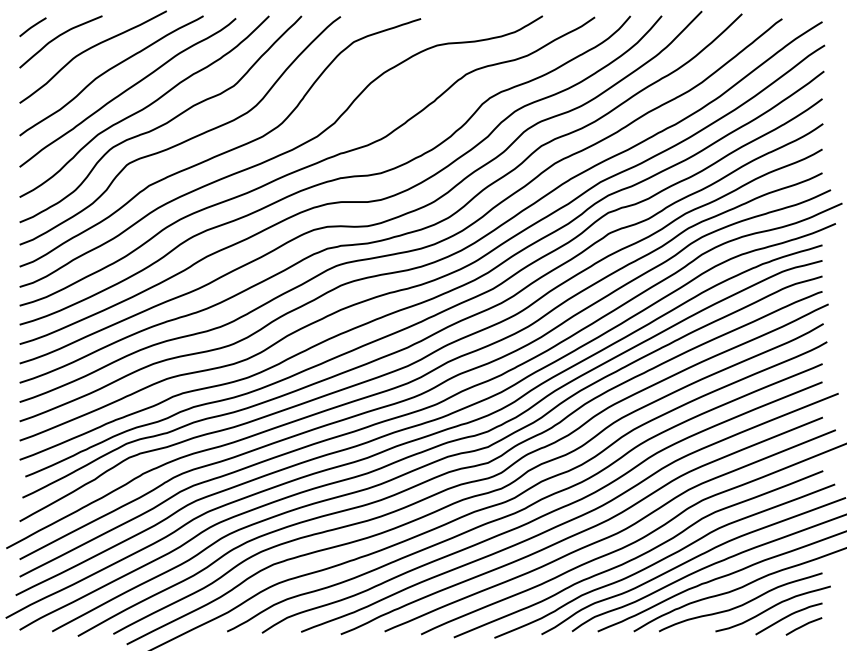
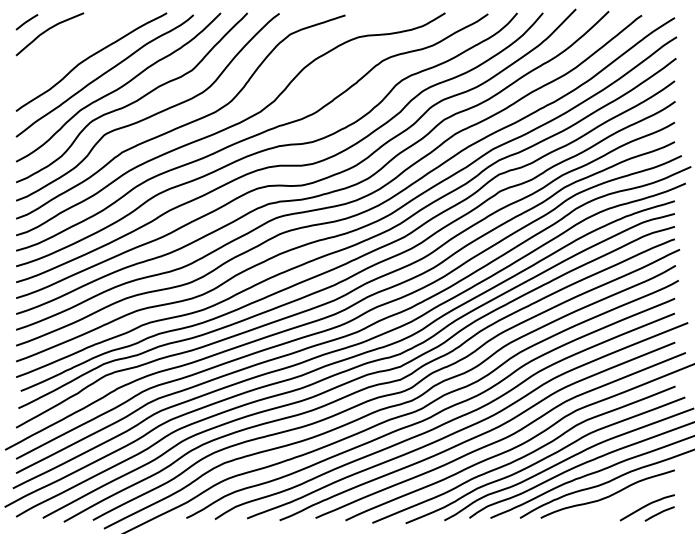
curve: (88, 50) -> (72, 41), removed
curve: (772, 608) -> (633, 499), removed

